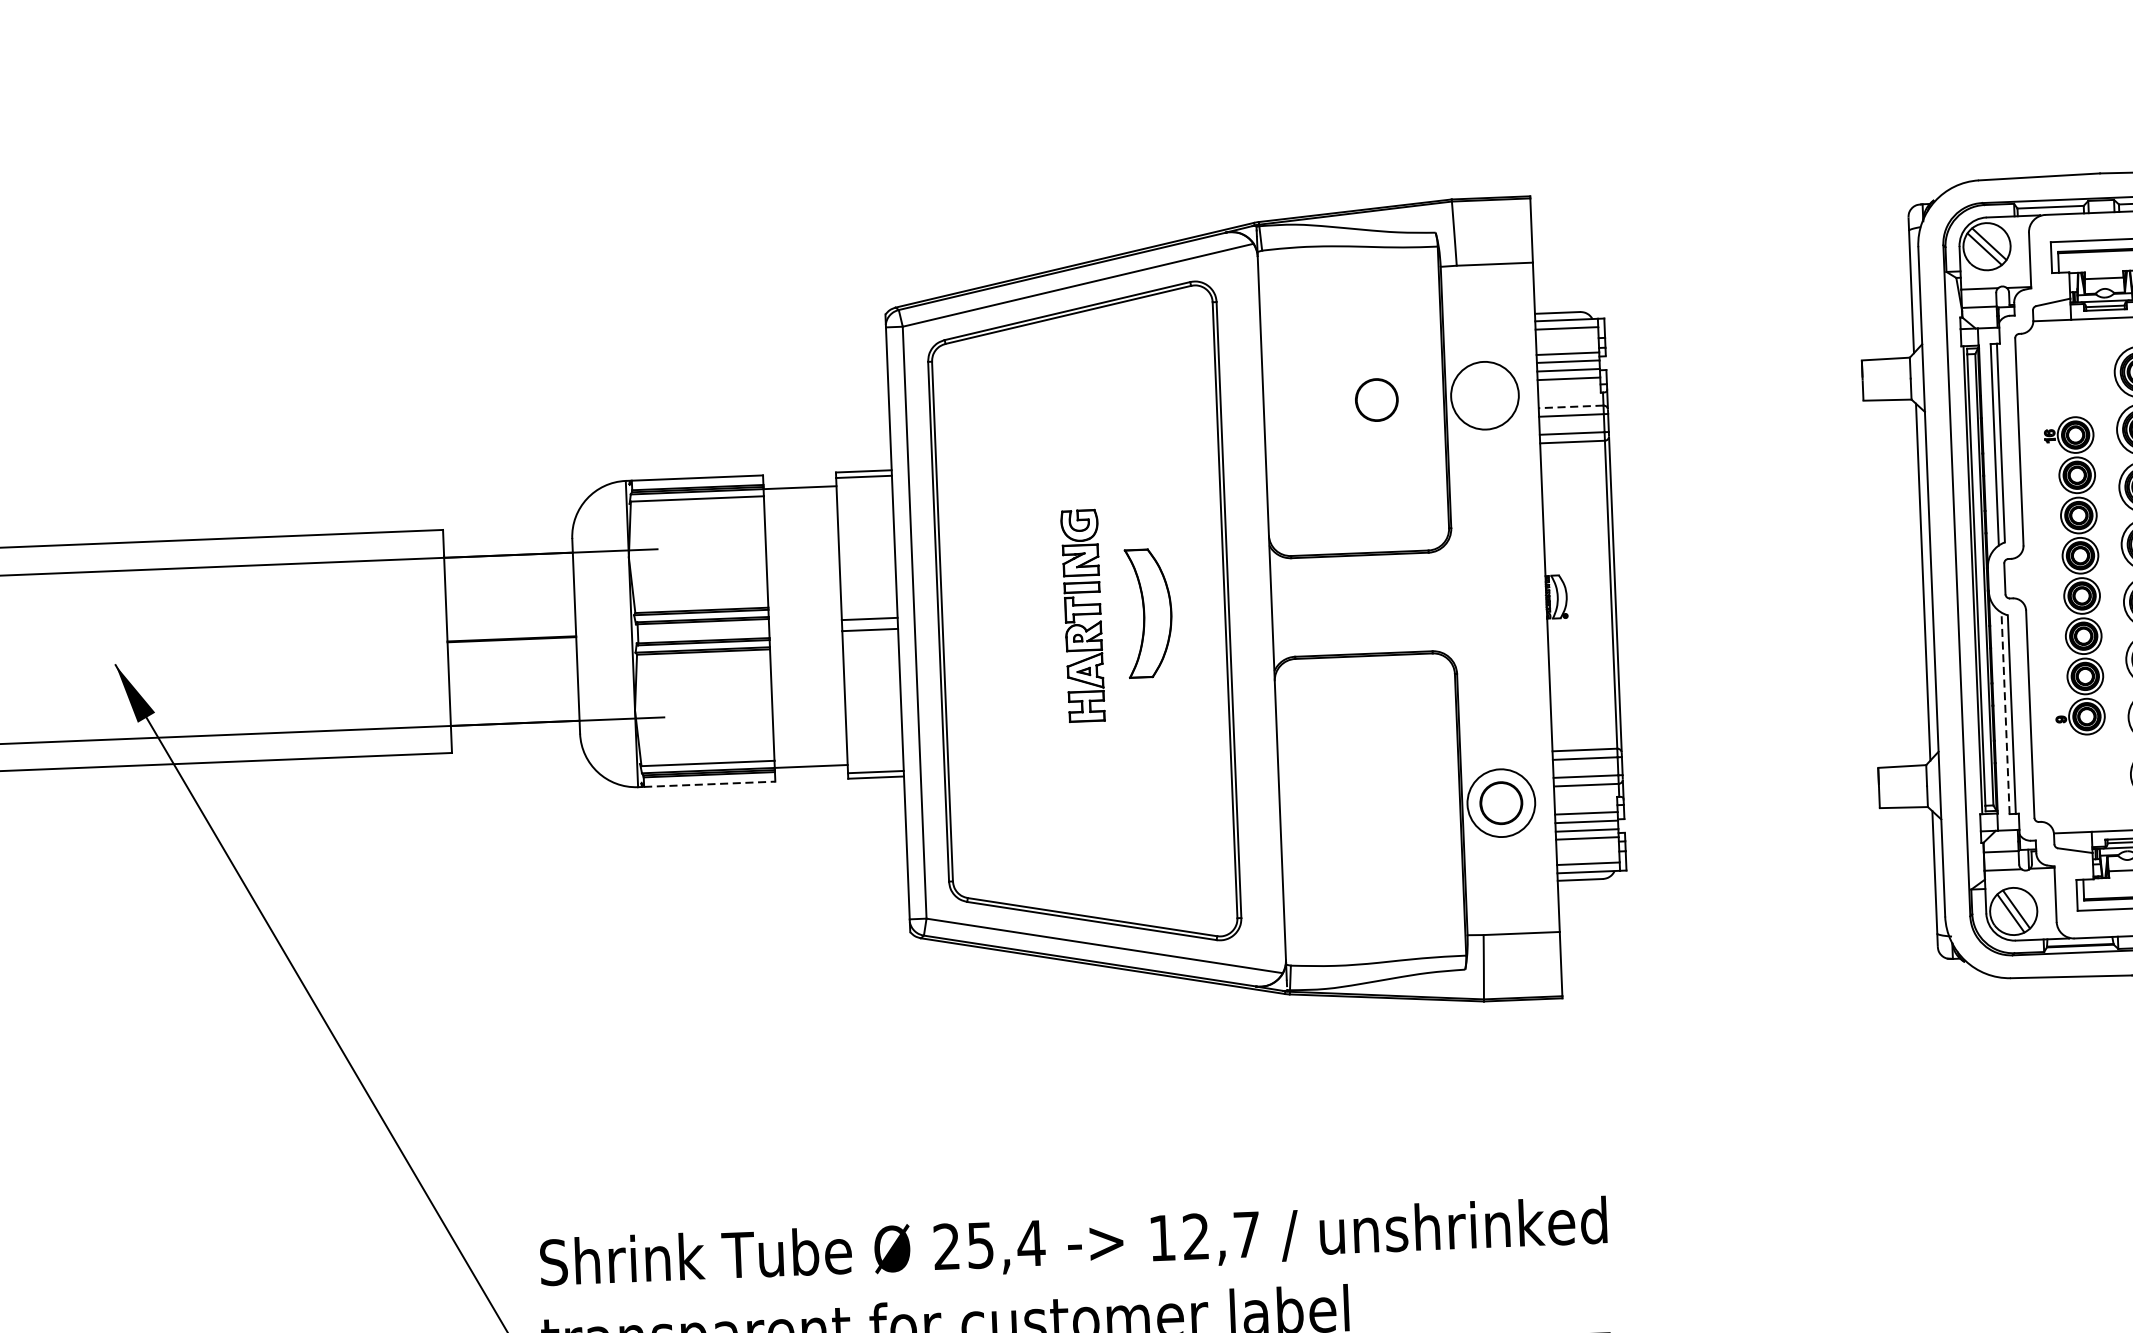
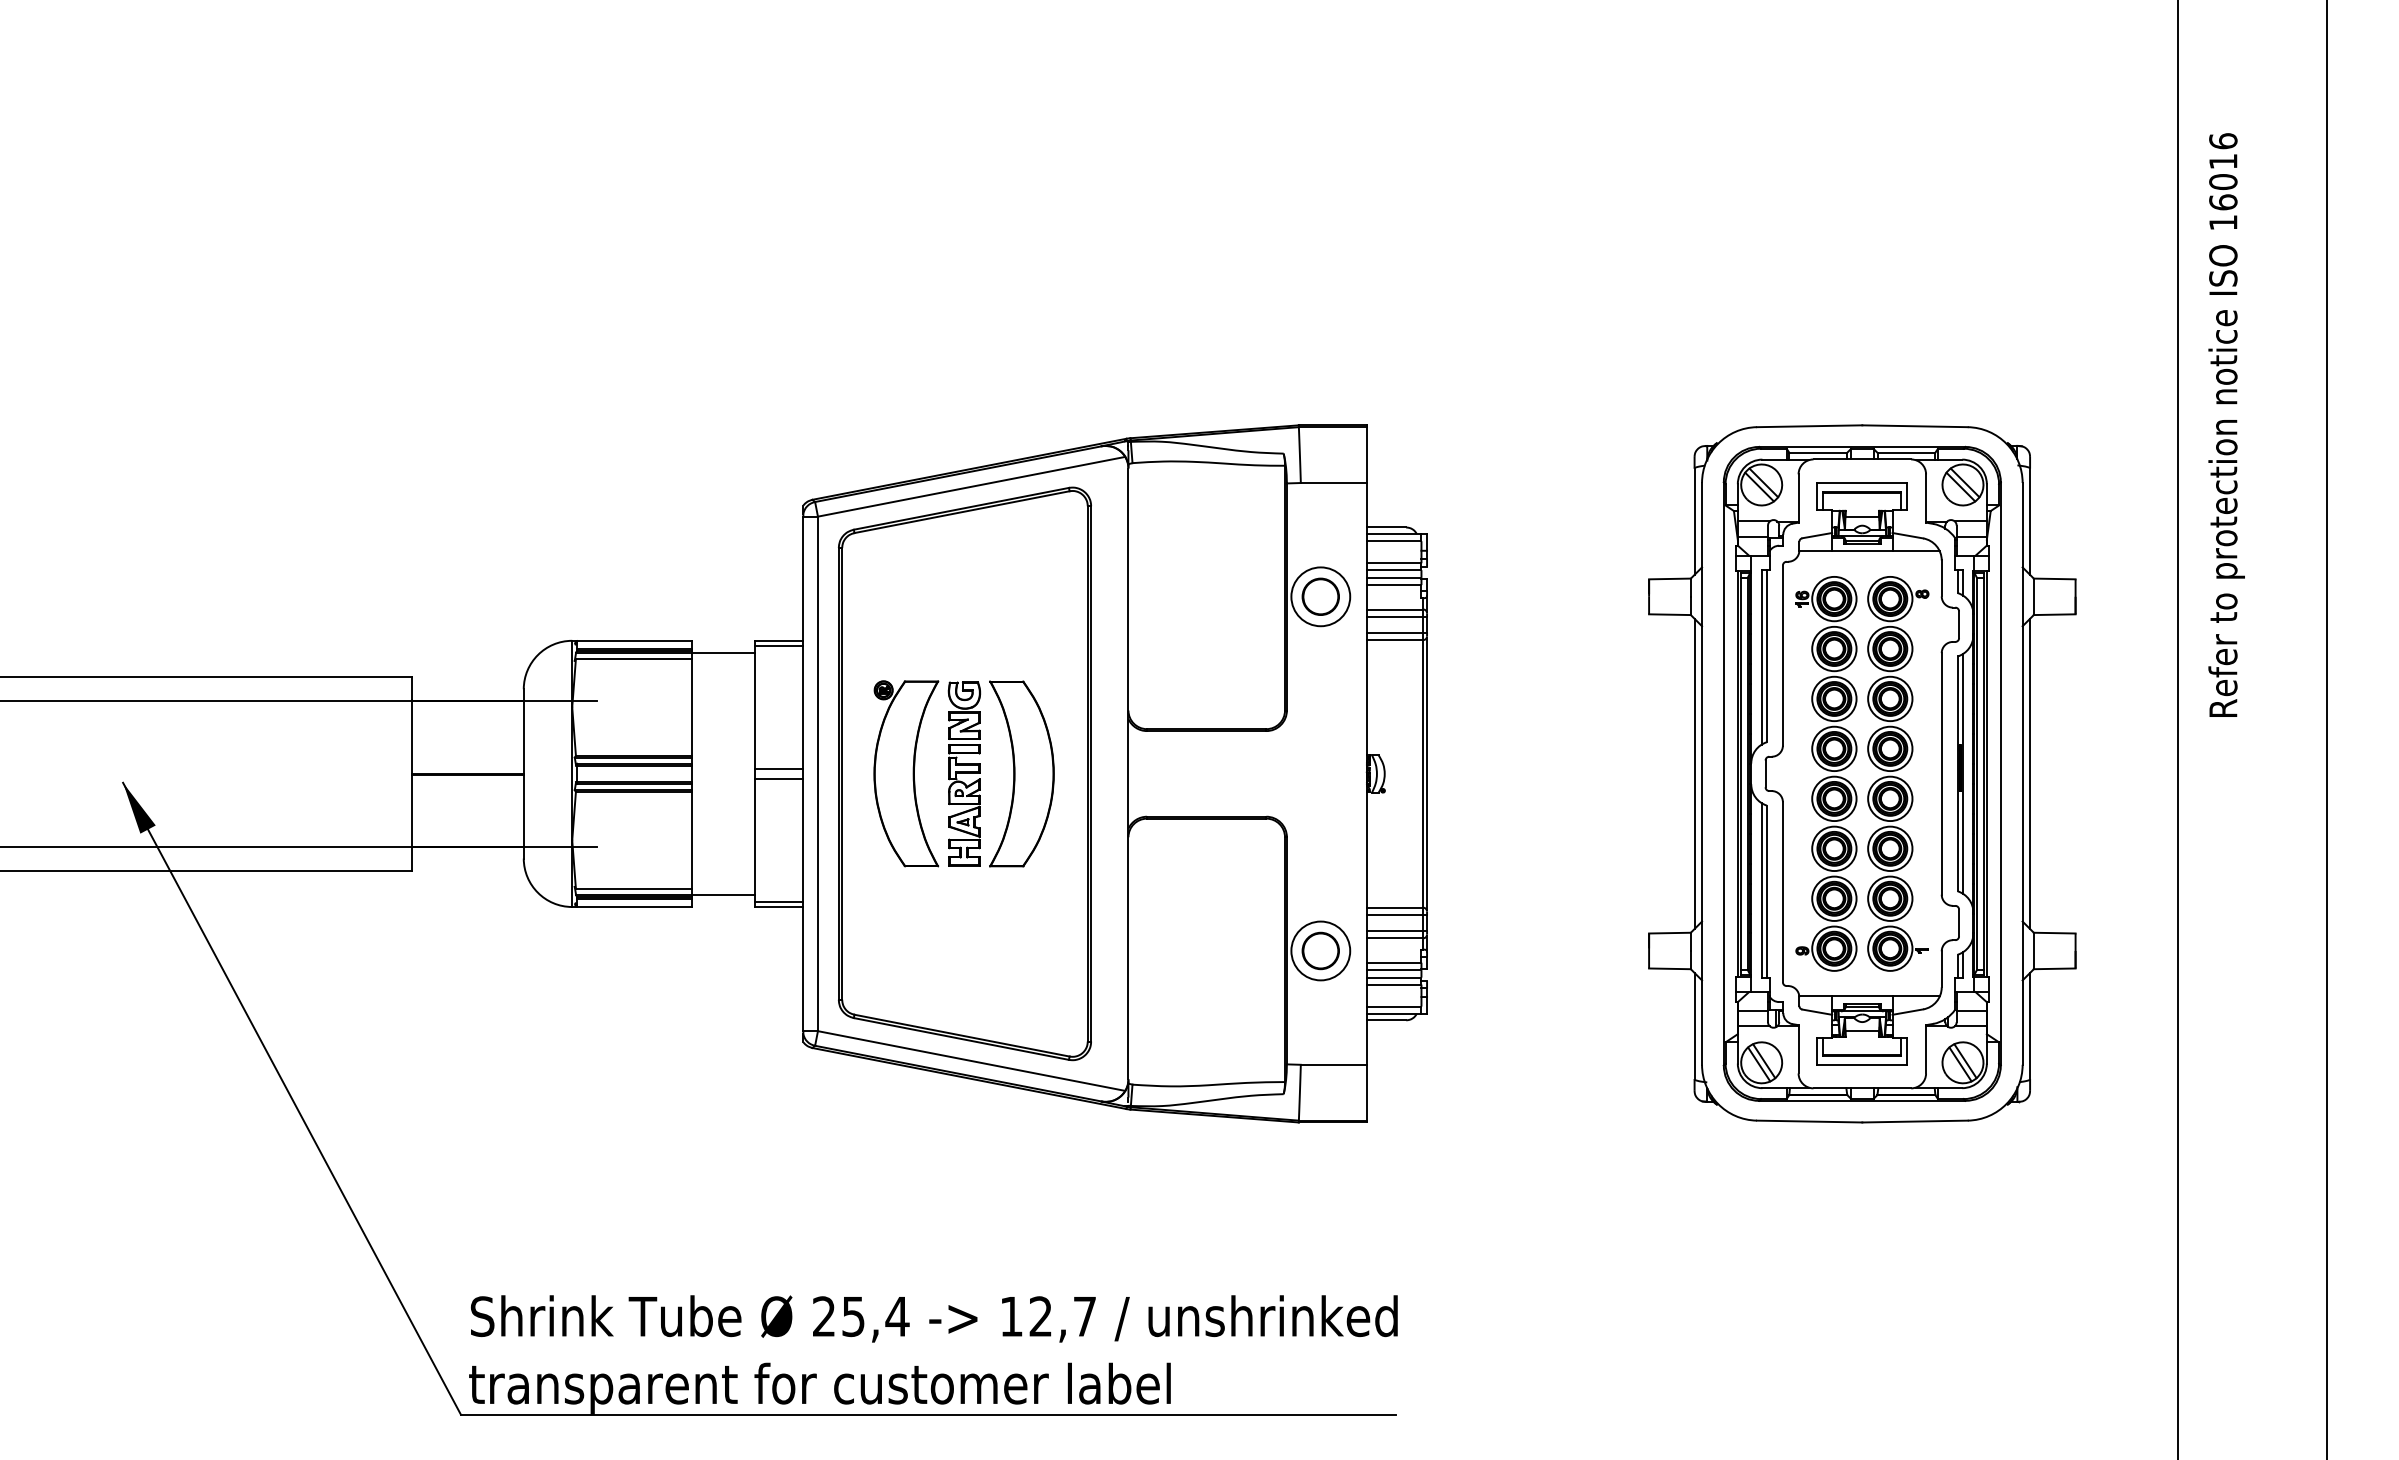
circle: (1376, 399) -> (1320, 596), moved
line: (1570, 406) -> (1394, 609), dashed -> solid
part: (2074, 575) -> (1826, 773), size x1.43
part: (1148, 612) -> (1021, 773), size x1.67
part: (1016, 618) -> (906, 773), added
line: (2005, 713) -> (1761, 890), dashed -> solid
line: (710, 784) -> (635, 907), dashed -> solid

